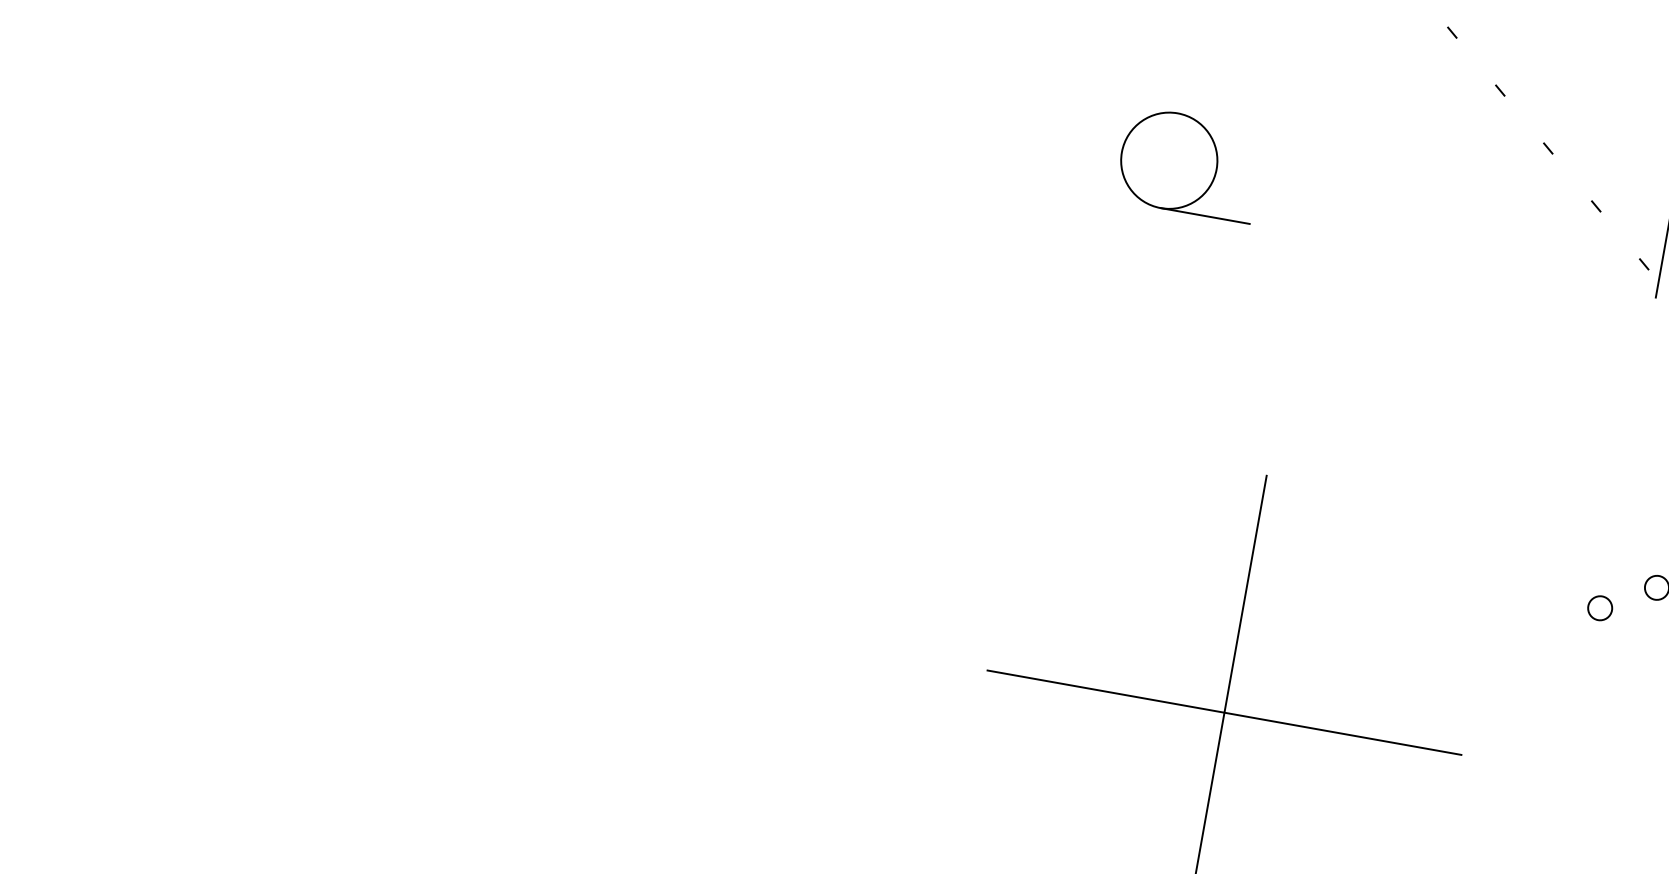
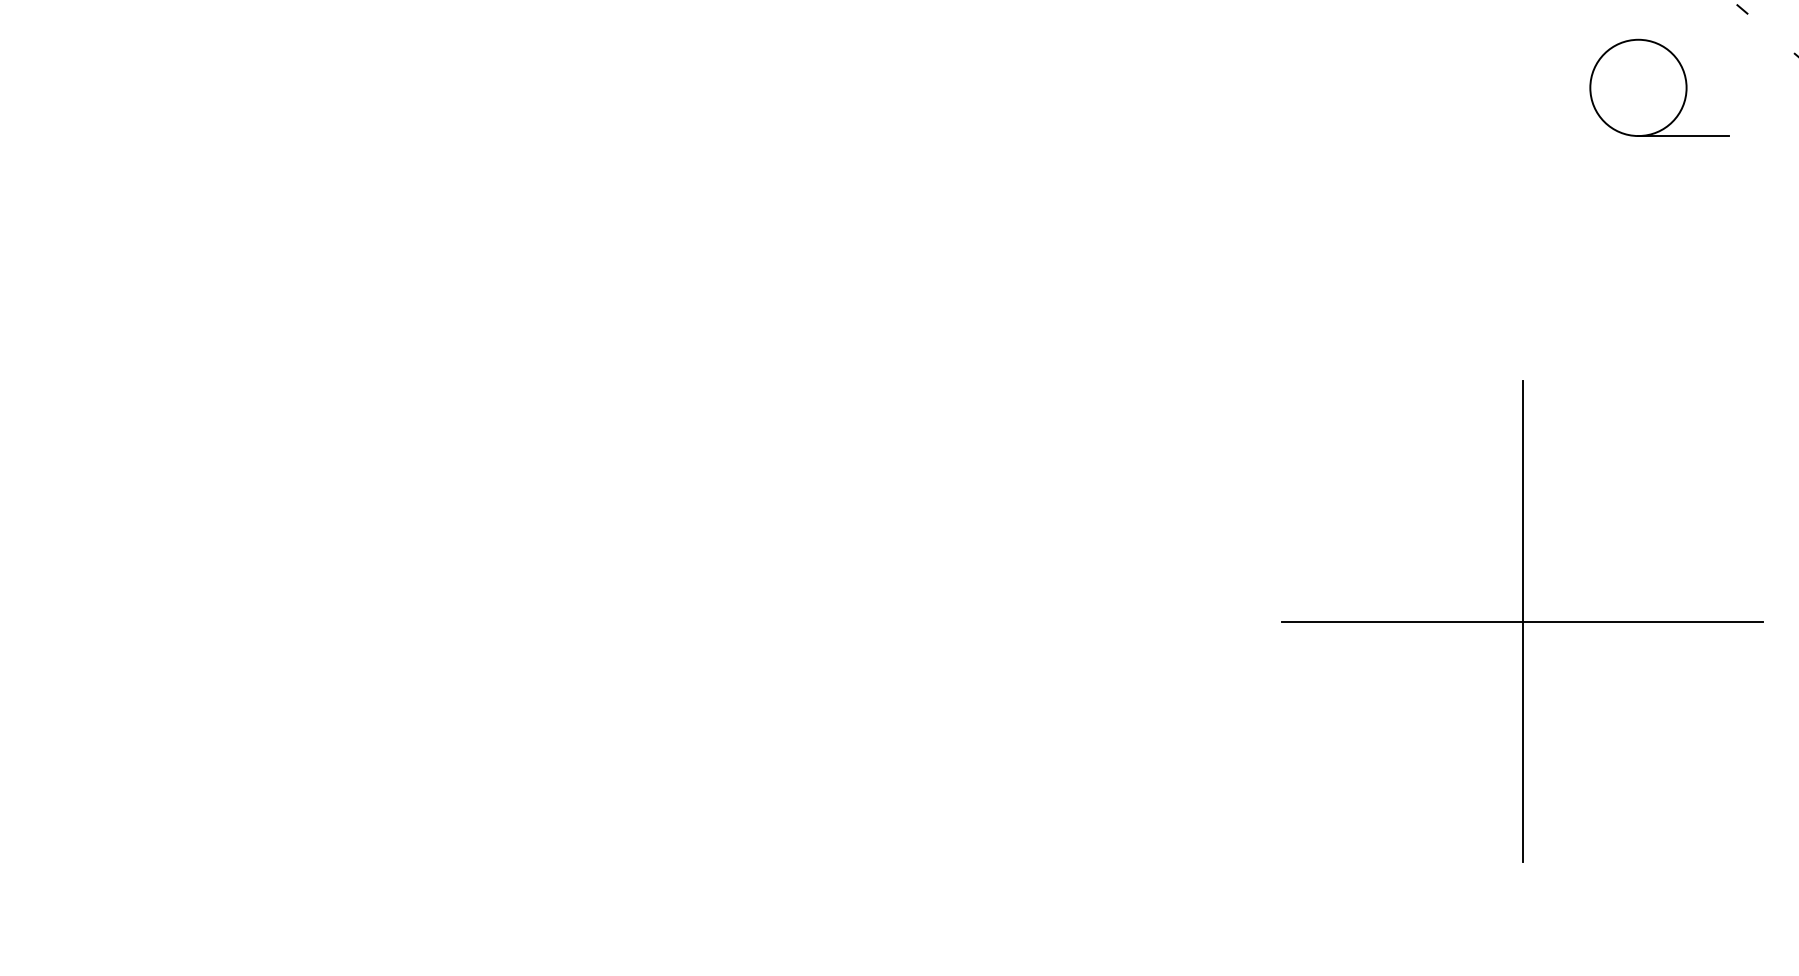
part: (1190, 164) -> (1659, 87), moved

